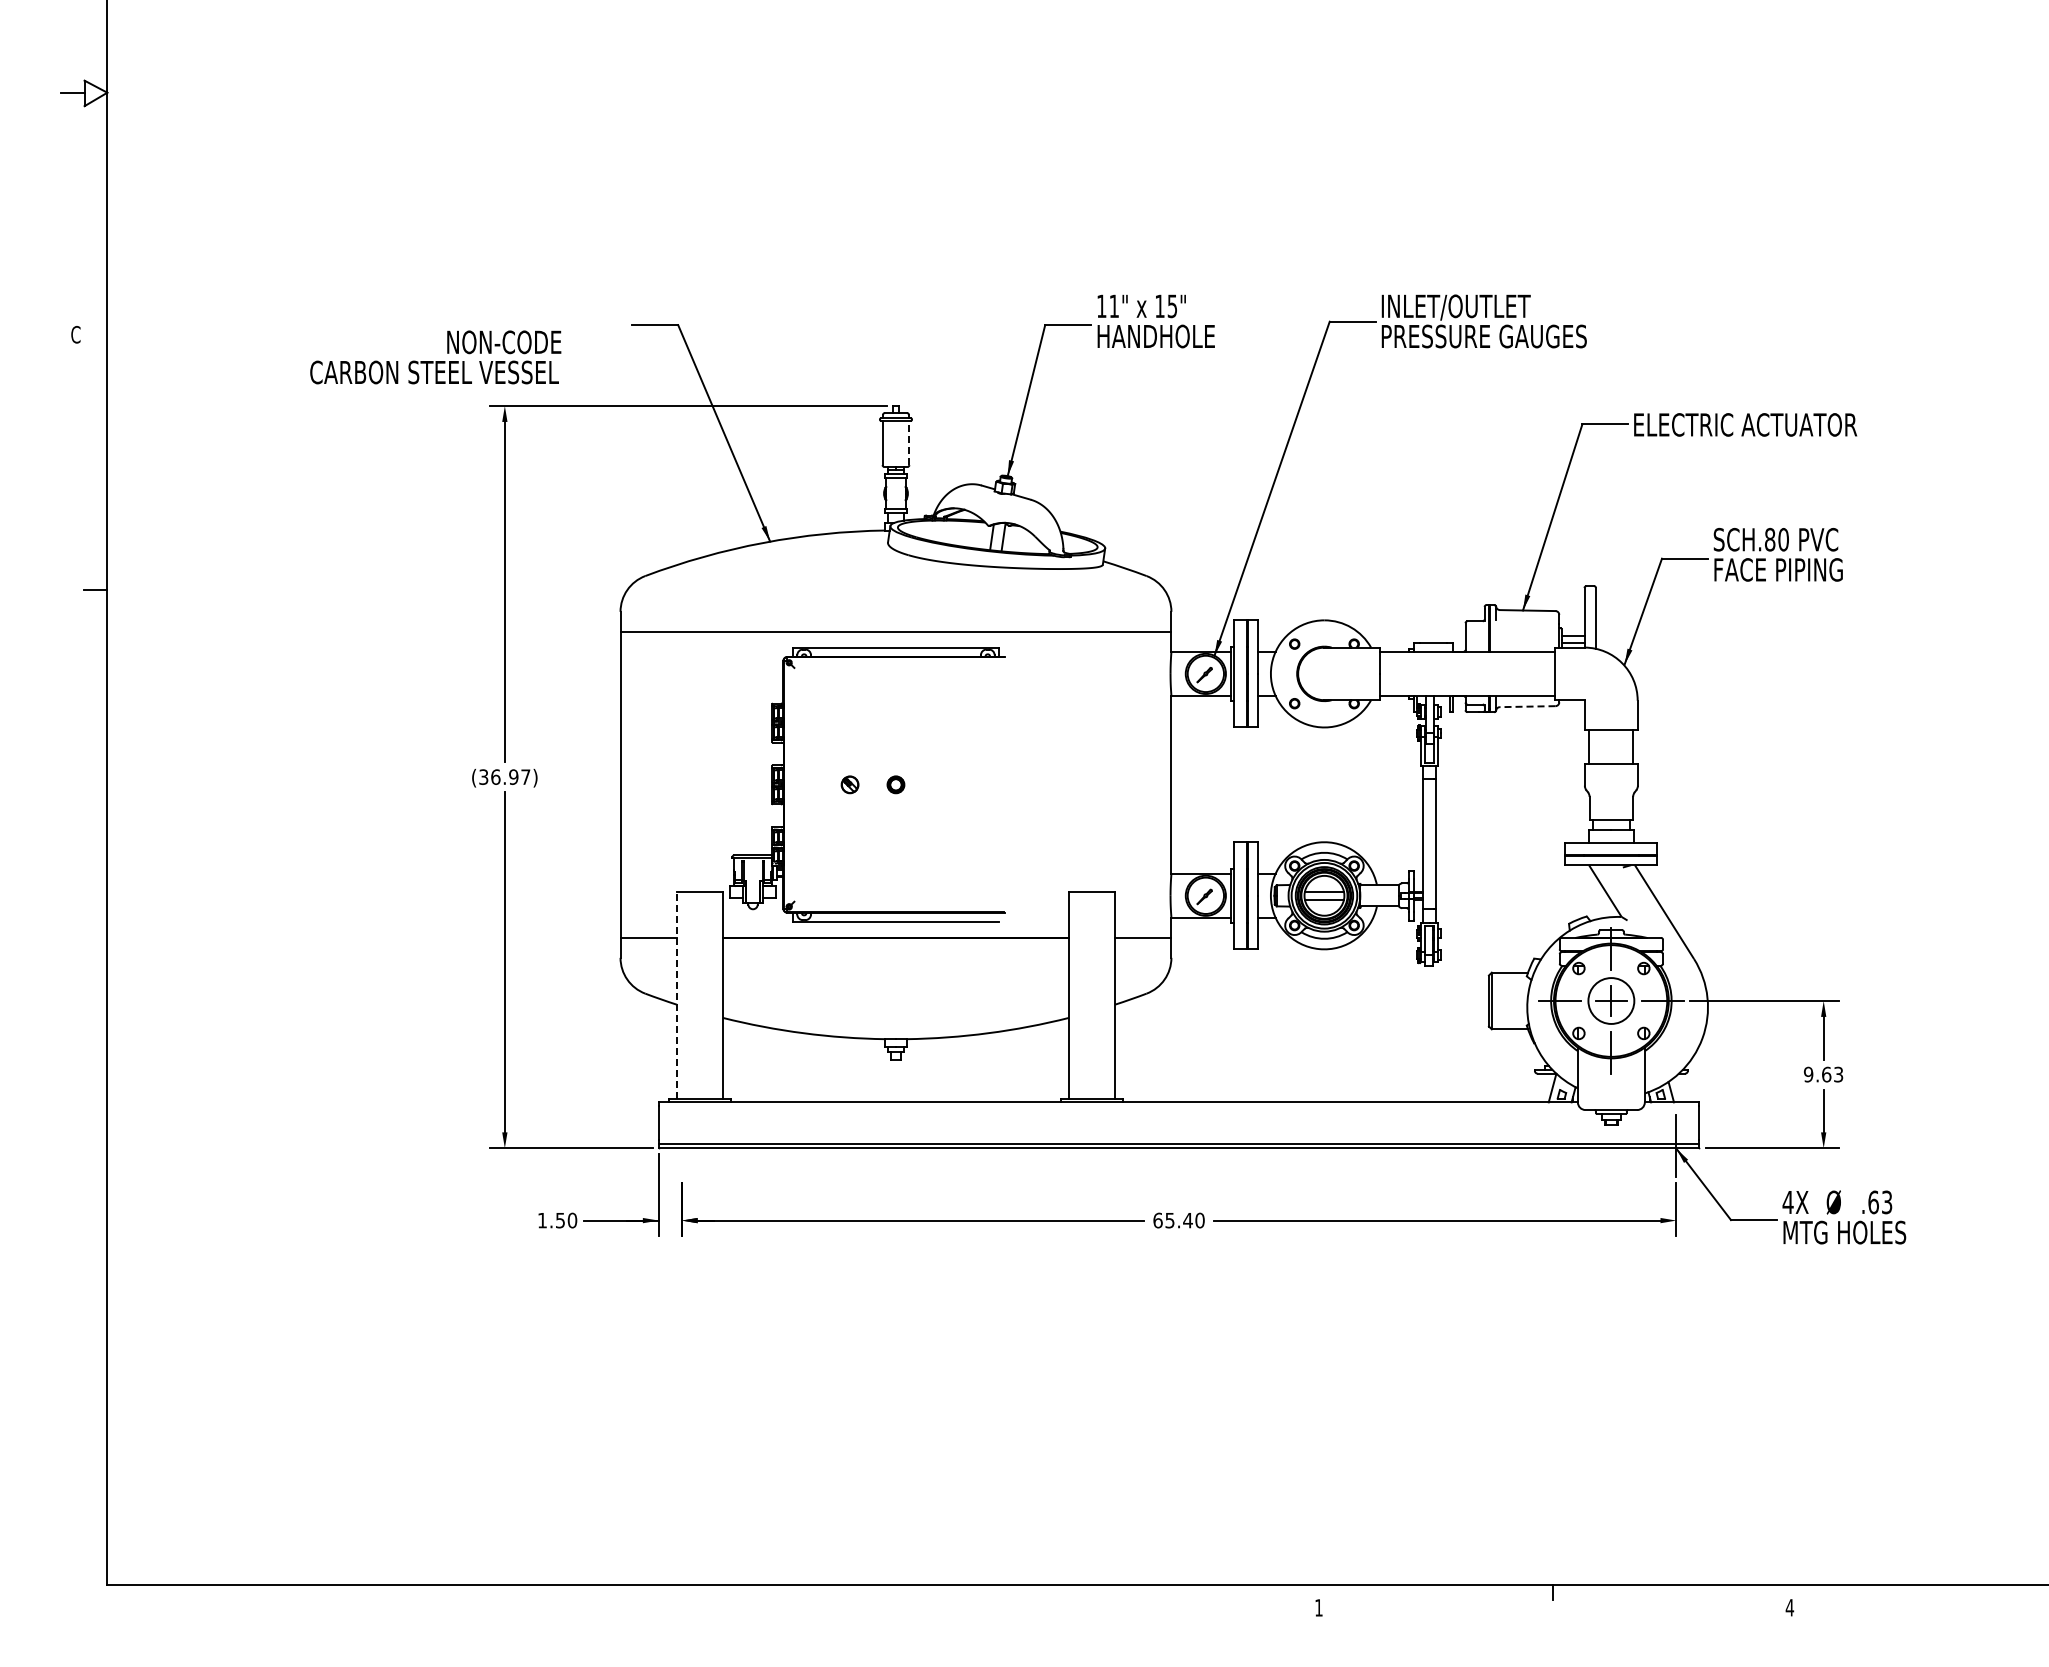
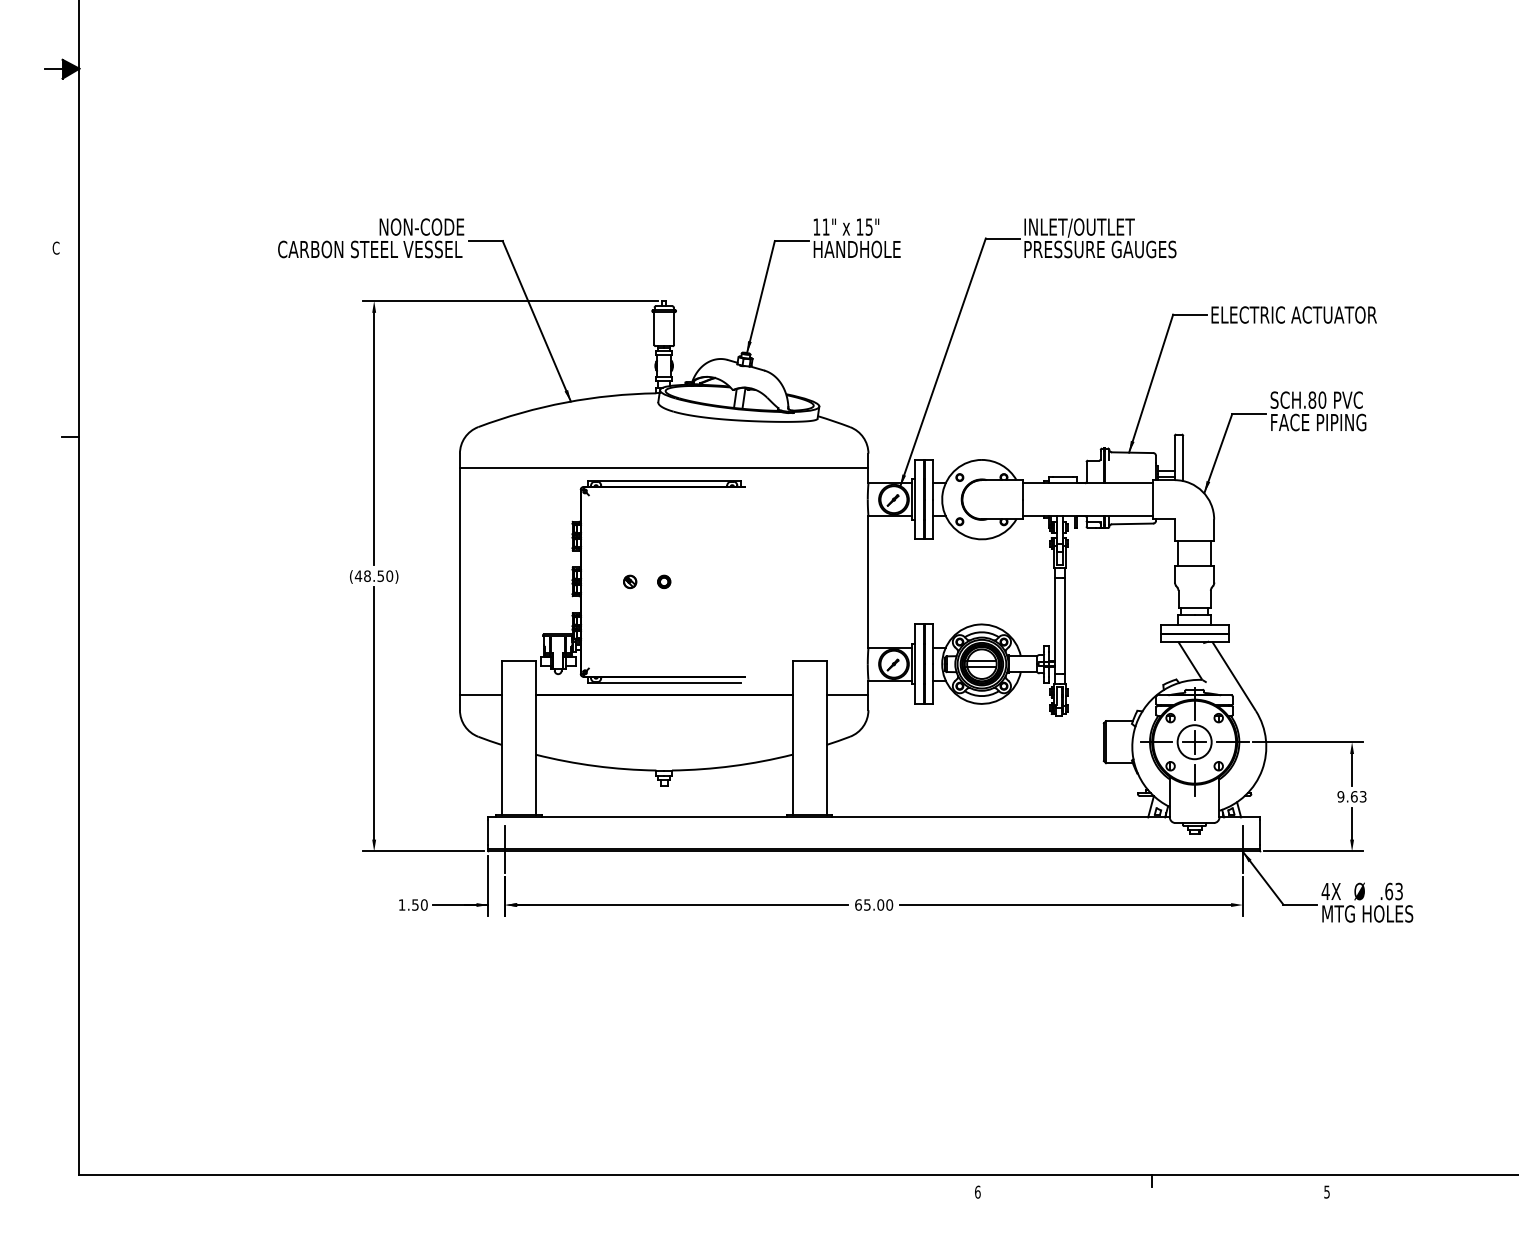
fill: (95, 93) -> (70, 69), added
text: (435, 357) -> (370, 238), moved
line: (909, 443) -> (674, 328), dashed -> solid
line: (1527, 706) -> (1132, 523), dashed -> solid
text: (504, 776) -> (373, 575), (36.97) -> (48.50)
line: (676, 994) -> (501, 737), dashed -> solid
line: (681, 1145) -> (505, 849), added
text: (1187, 1220) -> (880, 904), 65.40 -> 65.00
text: (1318, 1607) -> (977, 1191), 1 -> 6
text: (1789, 1607) -> (1326, 1191), 4 -> 5

